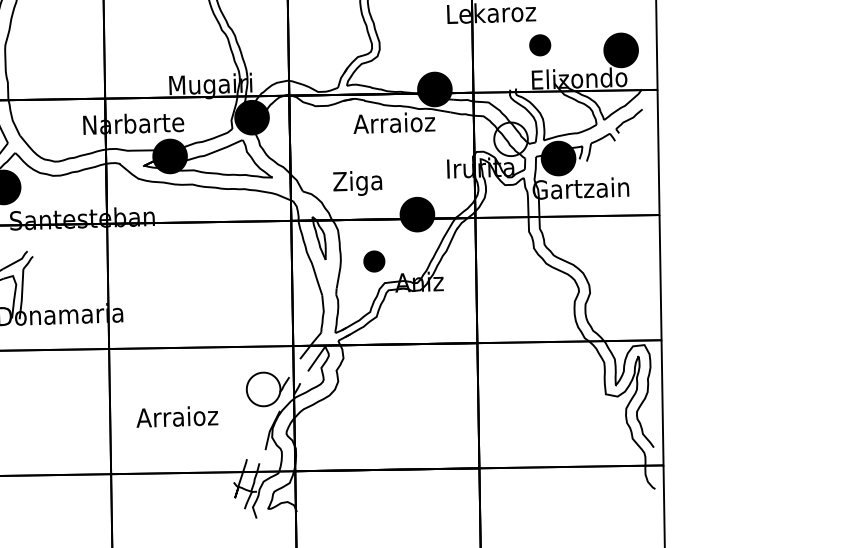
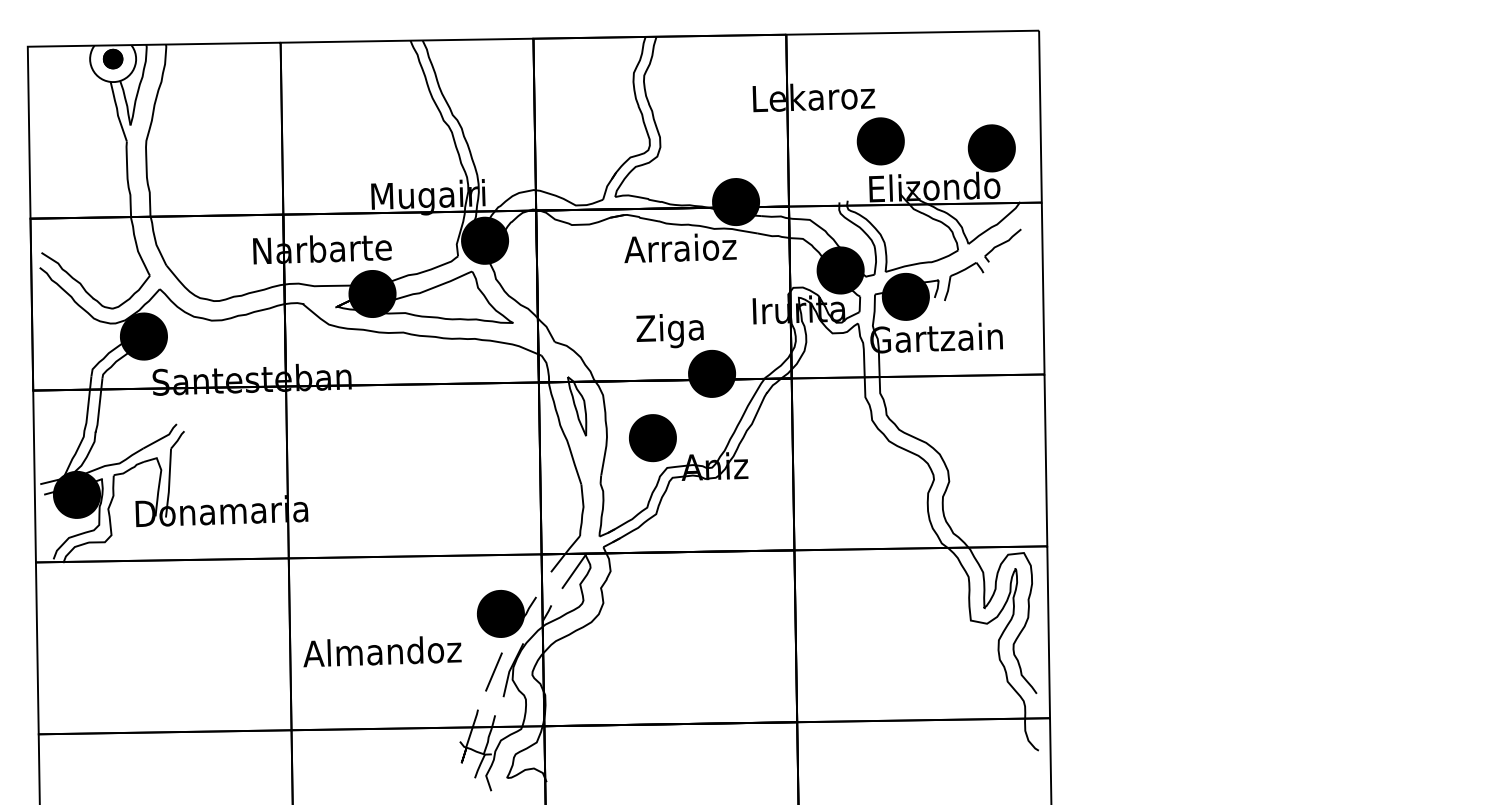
part: (540, 45) -> (880, 141), size x1.67
fill: (510, 139) -> (840, 270), added
text: (357, 183) -> (669, 331), moved
part: (374, 261) -> (652, 438), size x1.67
fill: (263, 389) -> (500, 613), added
text: (177, 416) -> (382, 651), Arraioz -> Almandoz
line: (258, 431) -> (493, 671), added

